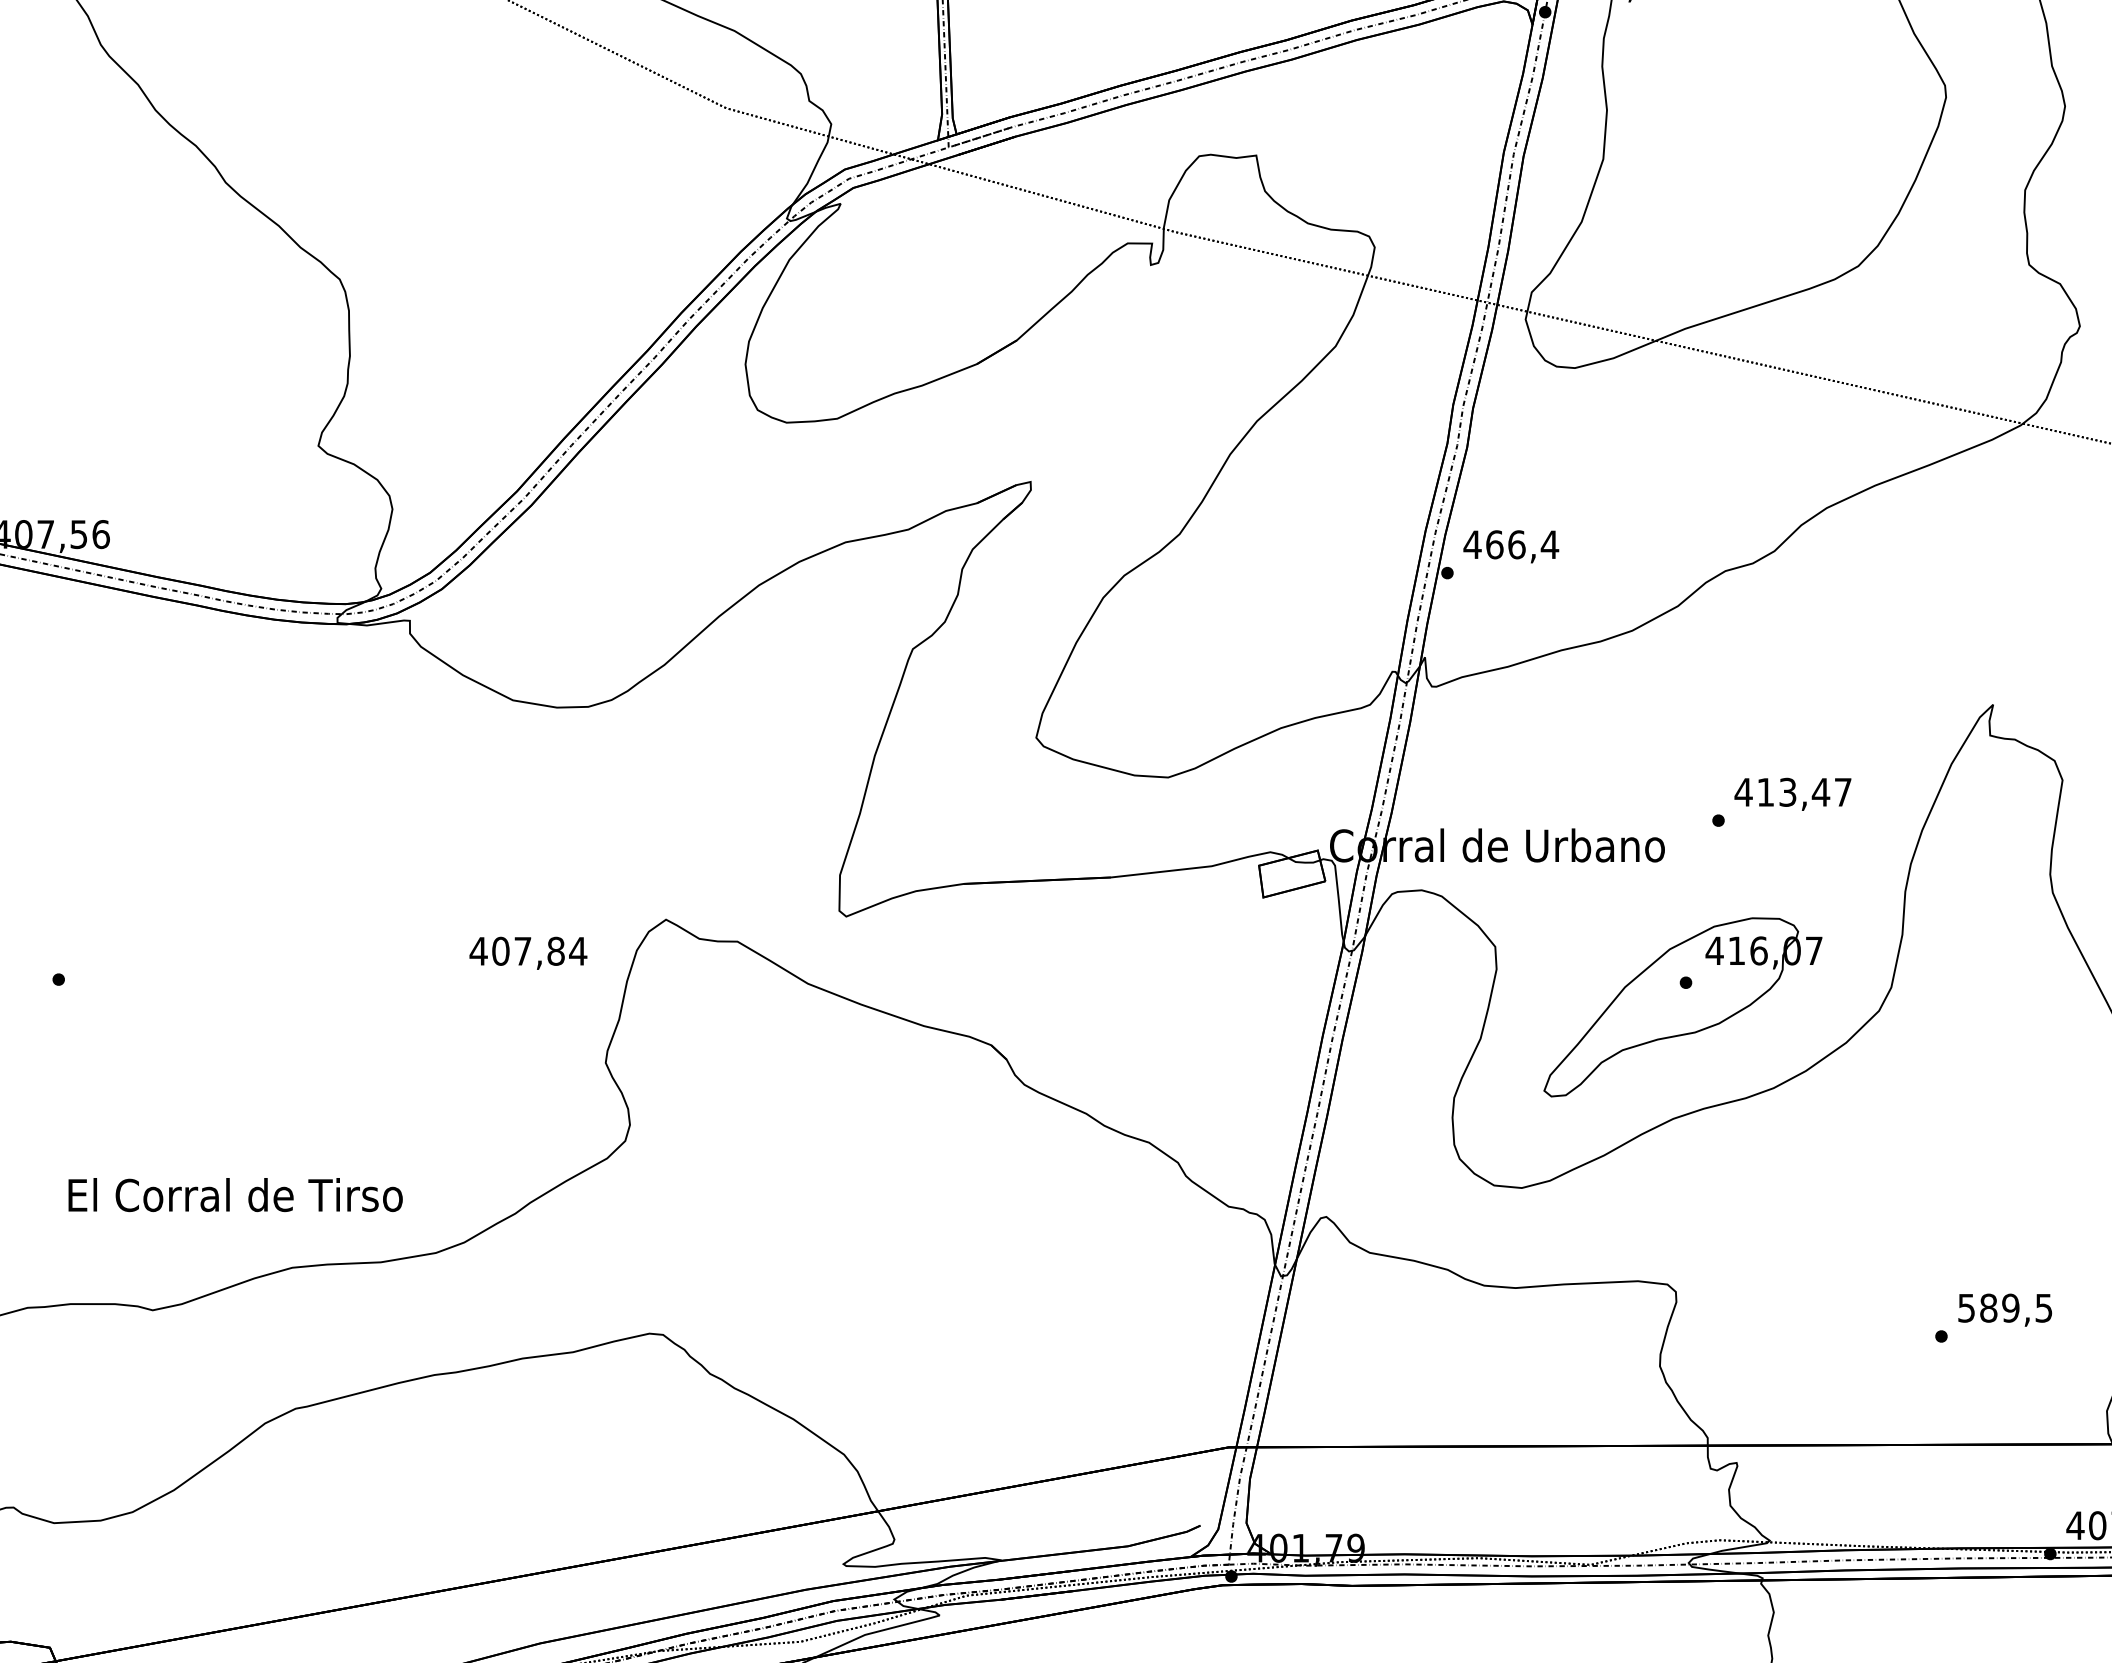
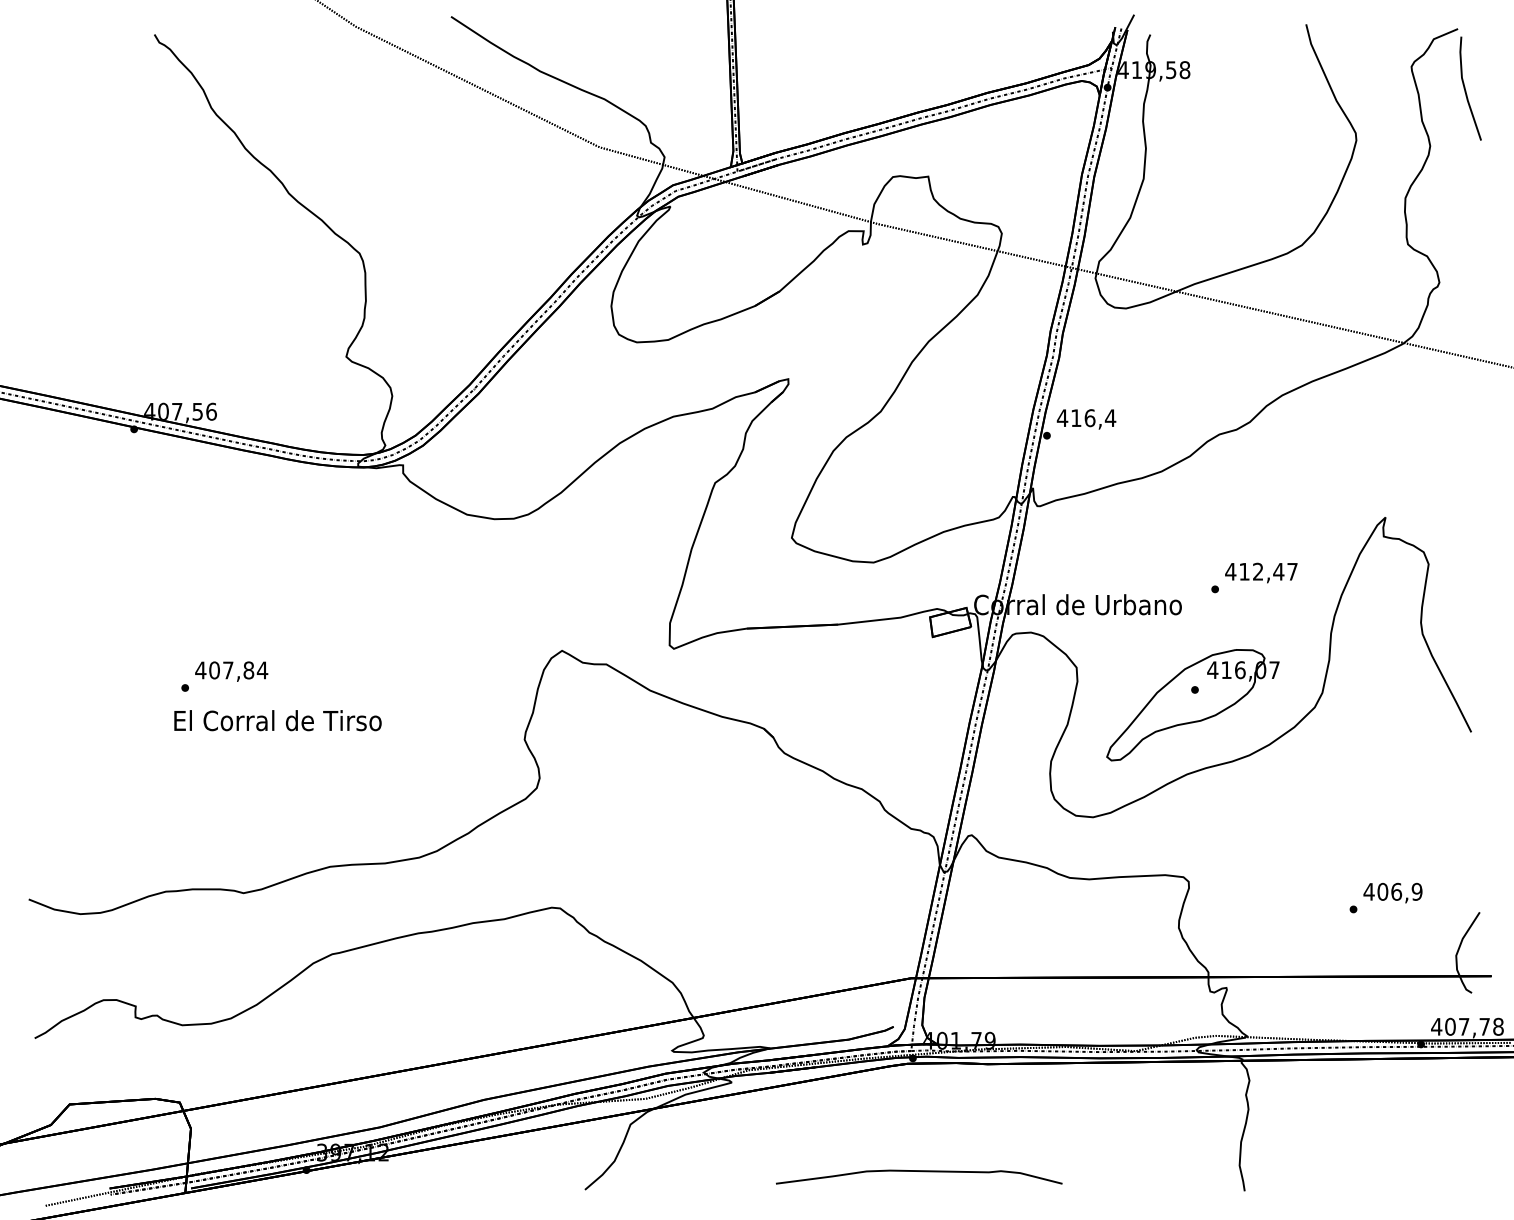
text: (1495, 545) -> (1076, 418), 466,4 -> 416,4
text: (1788, 791) -> (1258, 571), 413,47 -> 412,47
text: (528, 953) -> (231, 671), moved
text: (234, 1194) -> (277, 720), moved
text: (2004, 1307) -> (1392, 891), 589,5 -> 406,9

